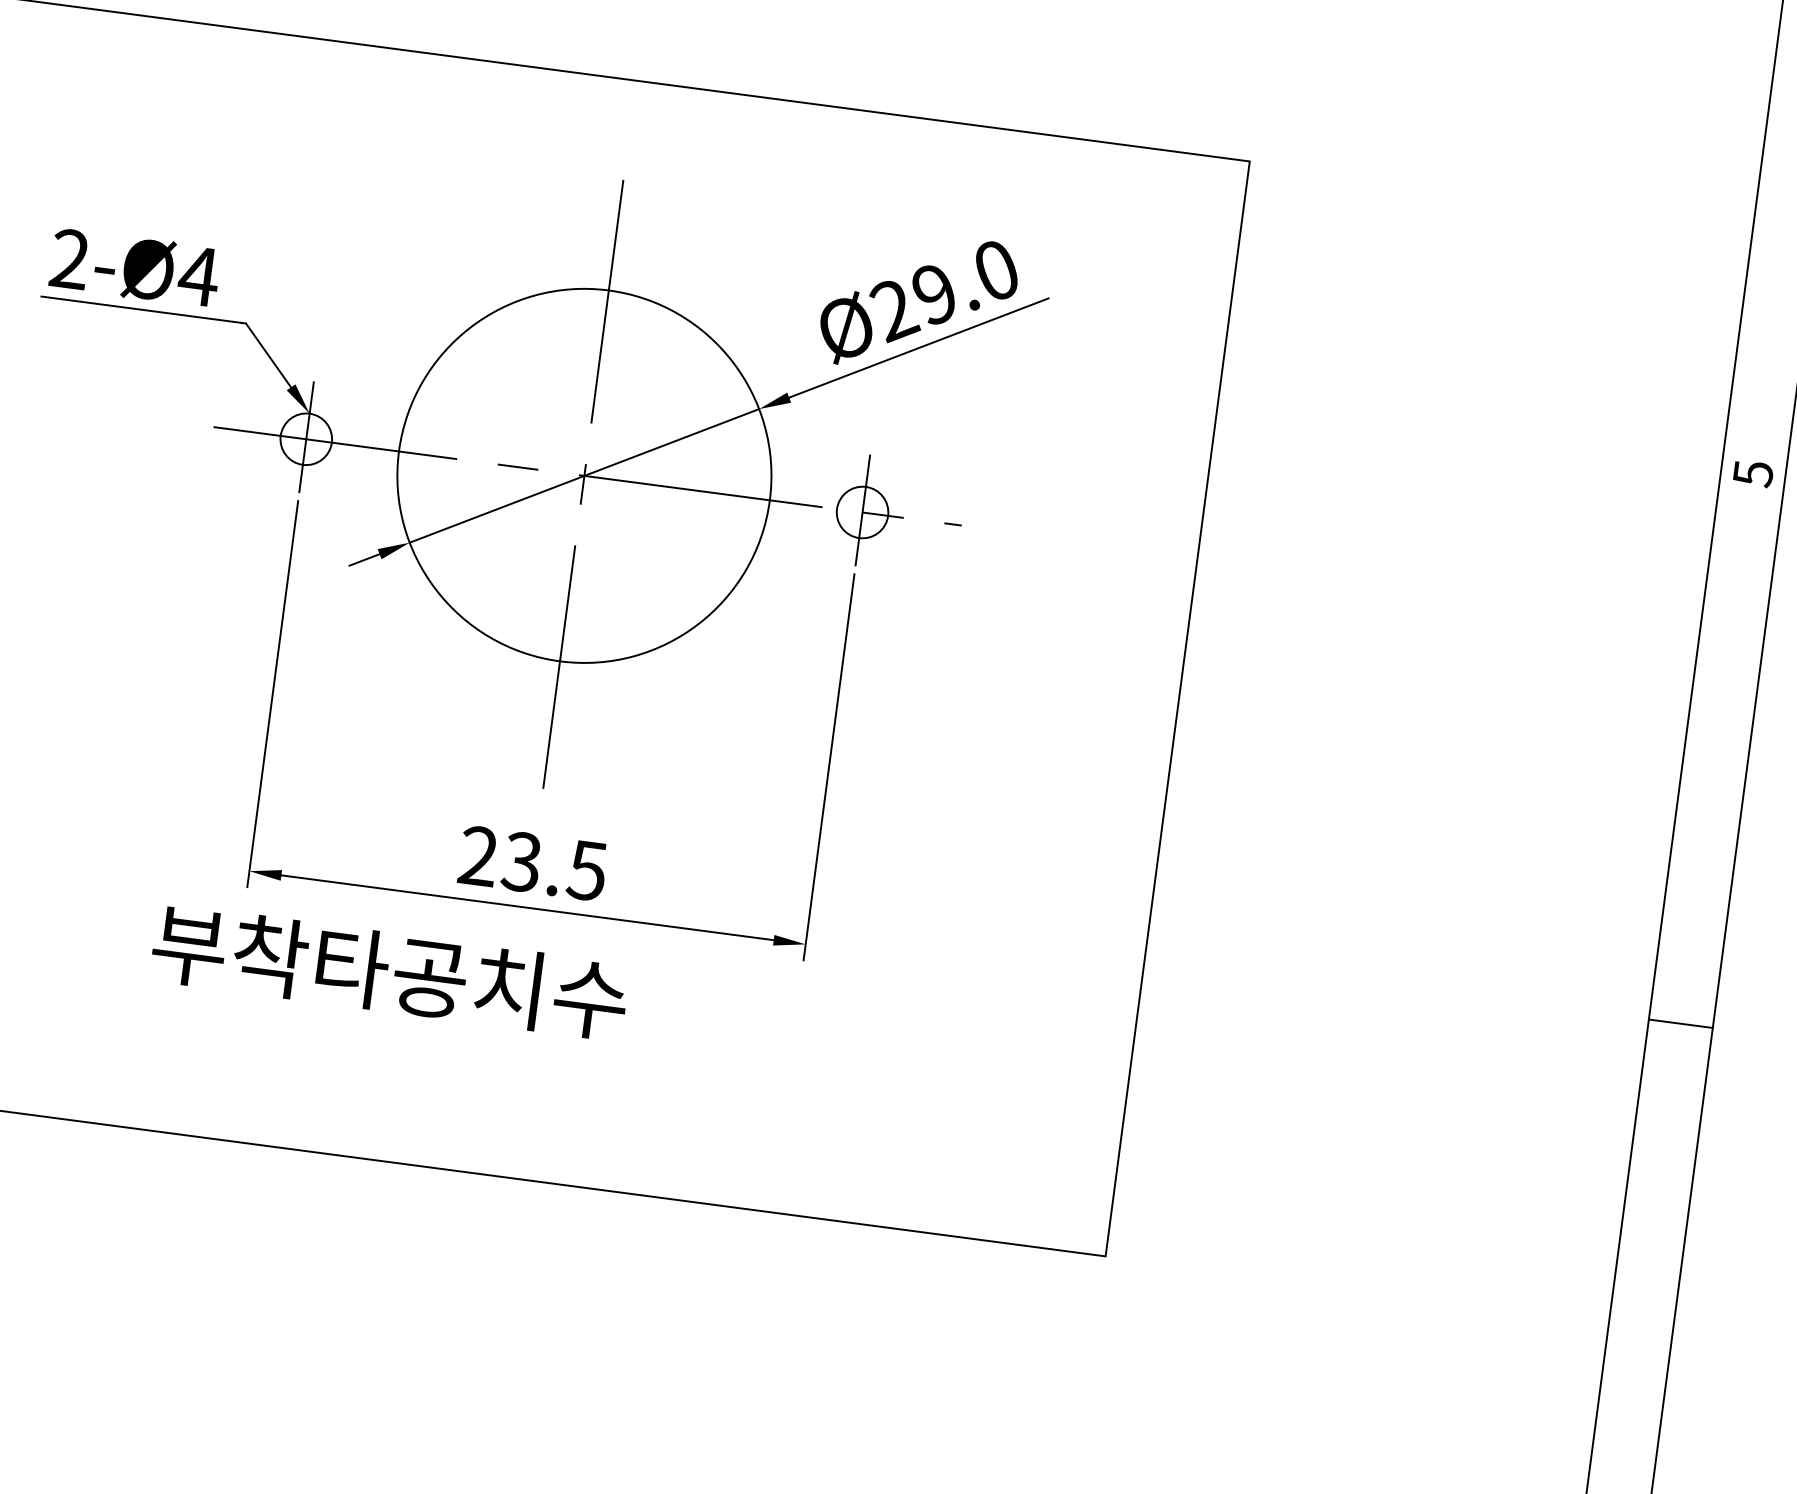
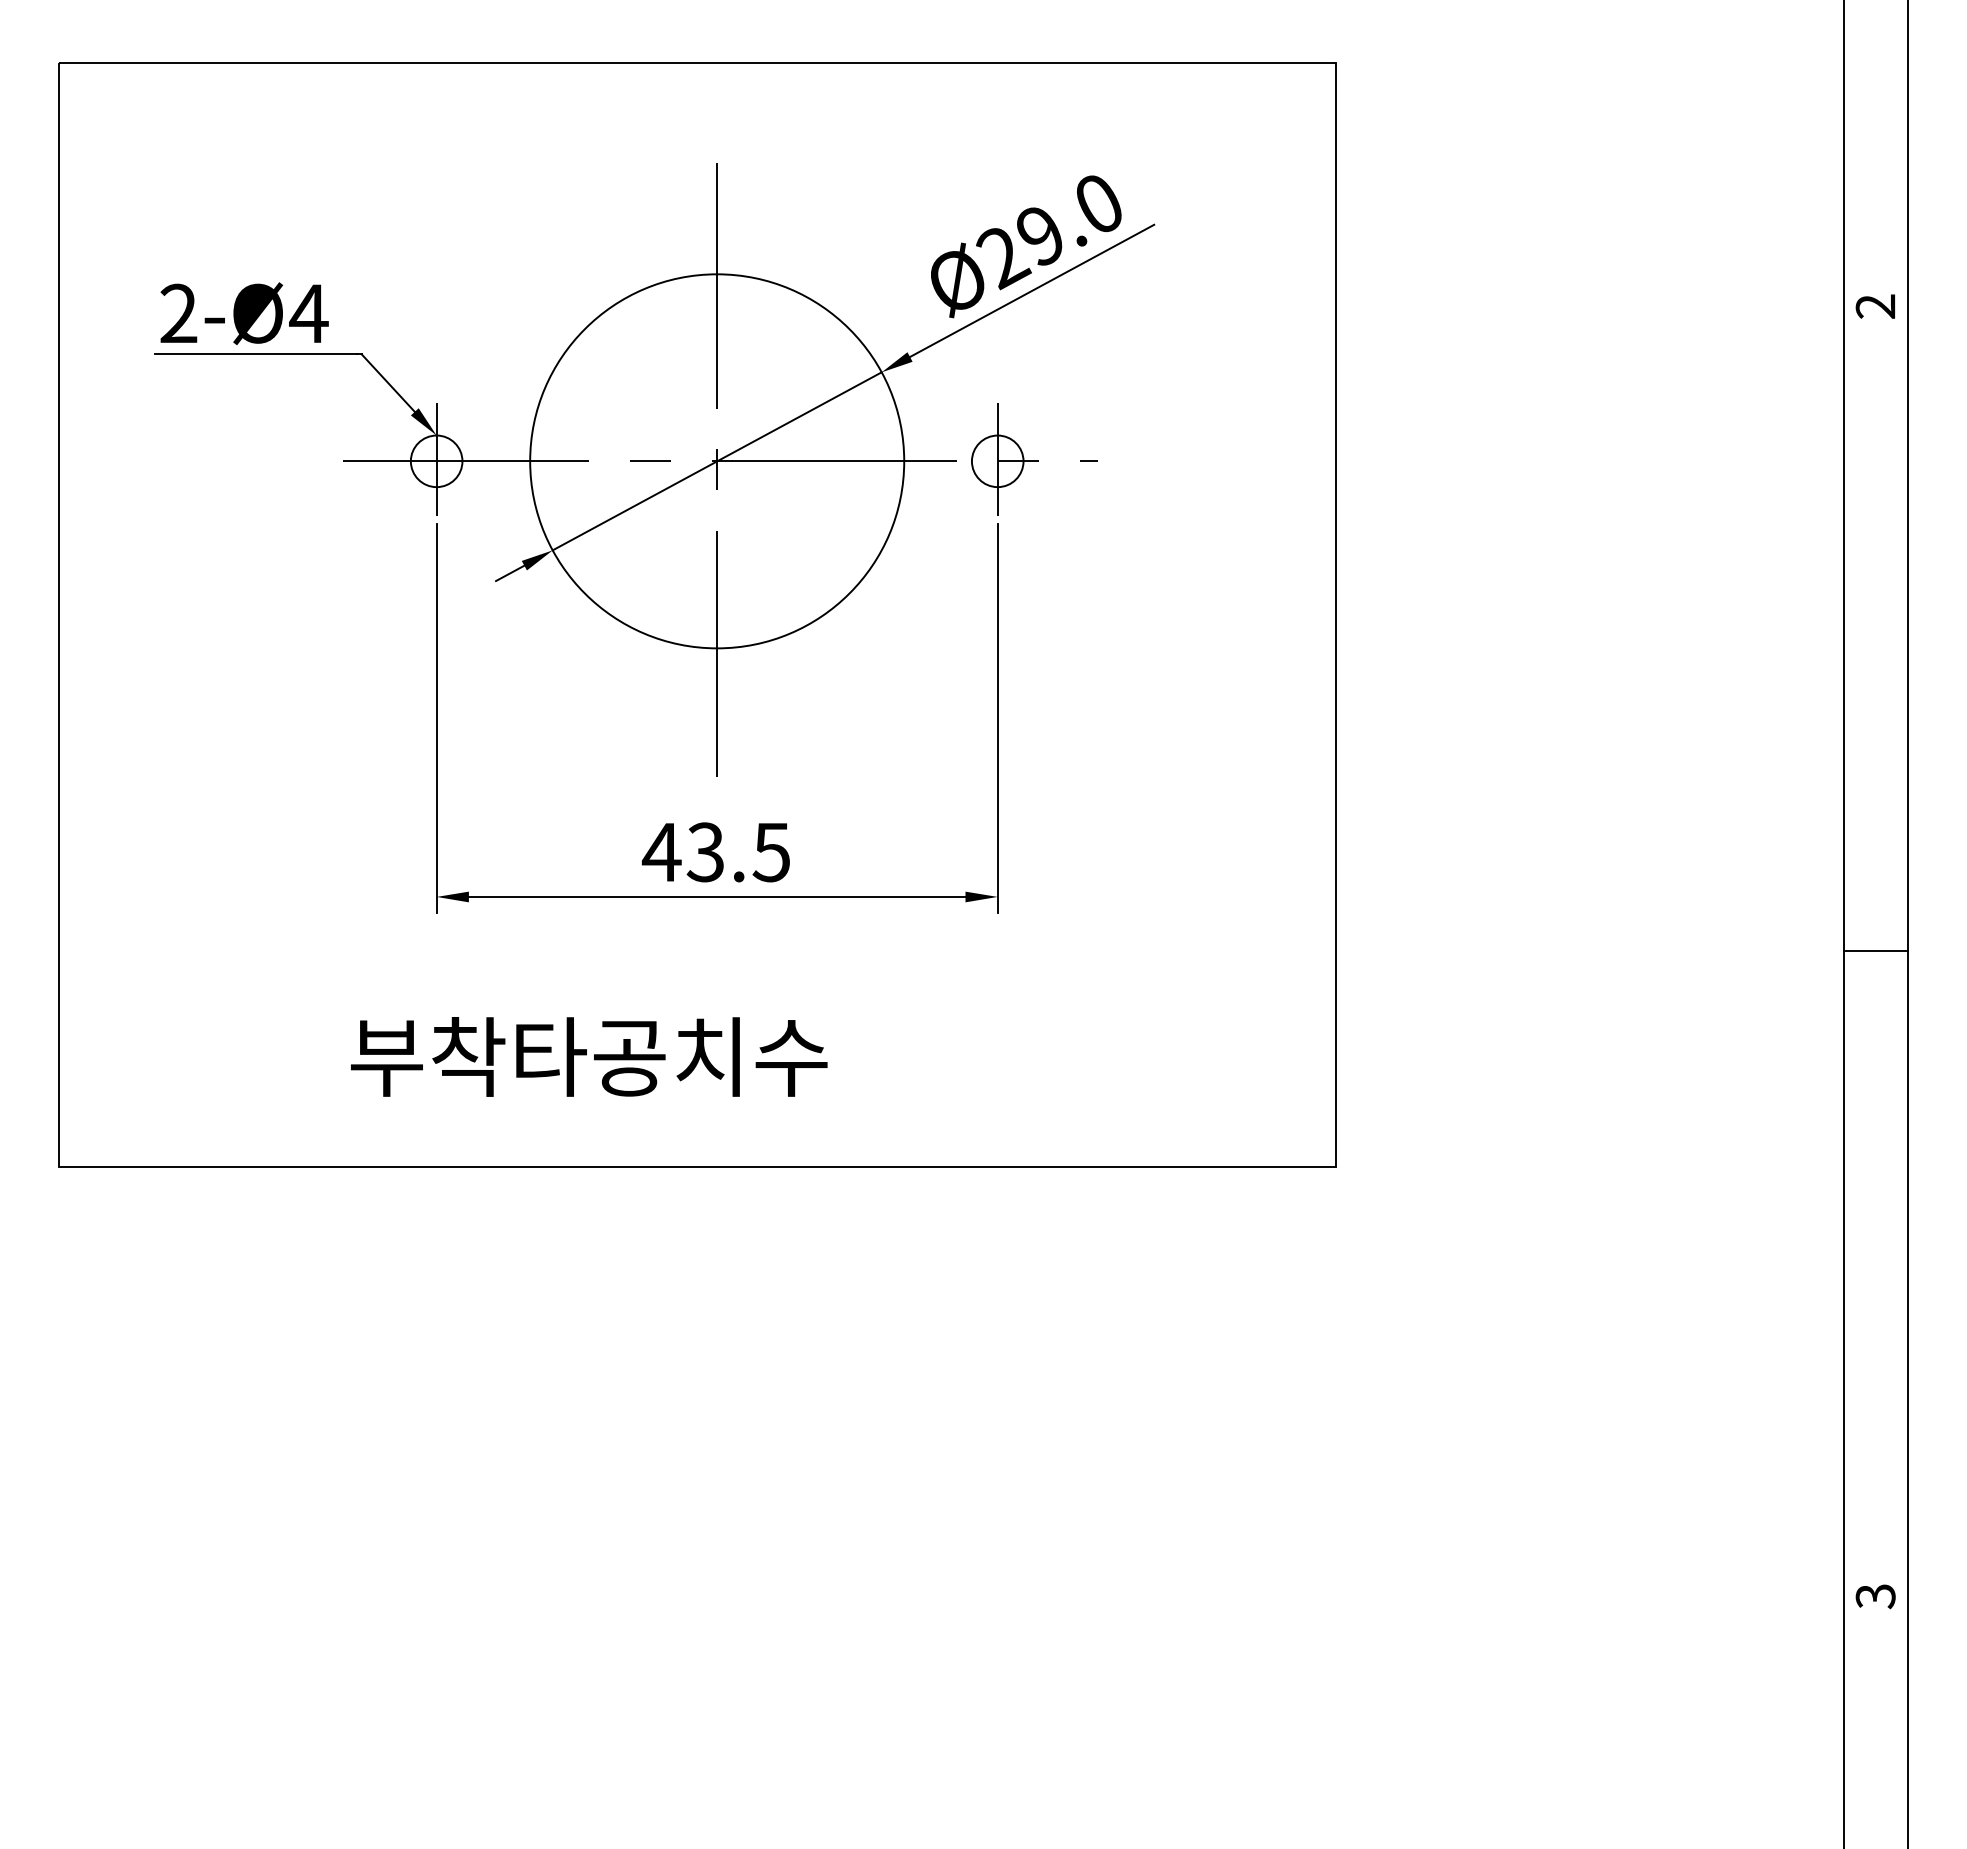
text: (1753, 473) -> (1875, 306), 5 -> 2
text: (478, 855) -> (661, 851), 23.5 -> 43.5
text: (390, 971) -> (589, 1056), moved
line: (1680, 1023) -> (1875, 951), moved

